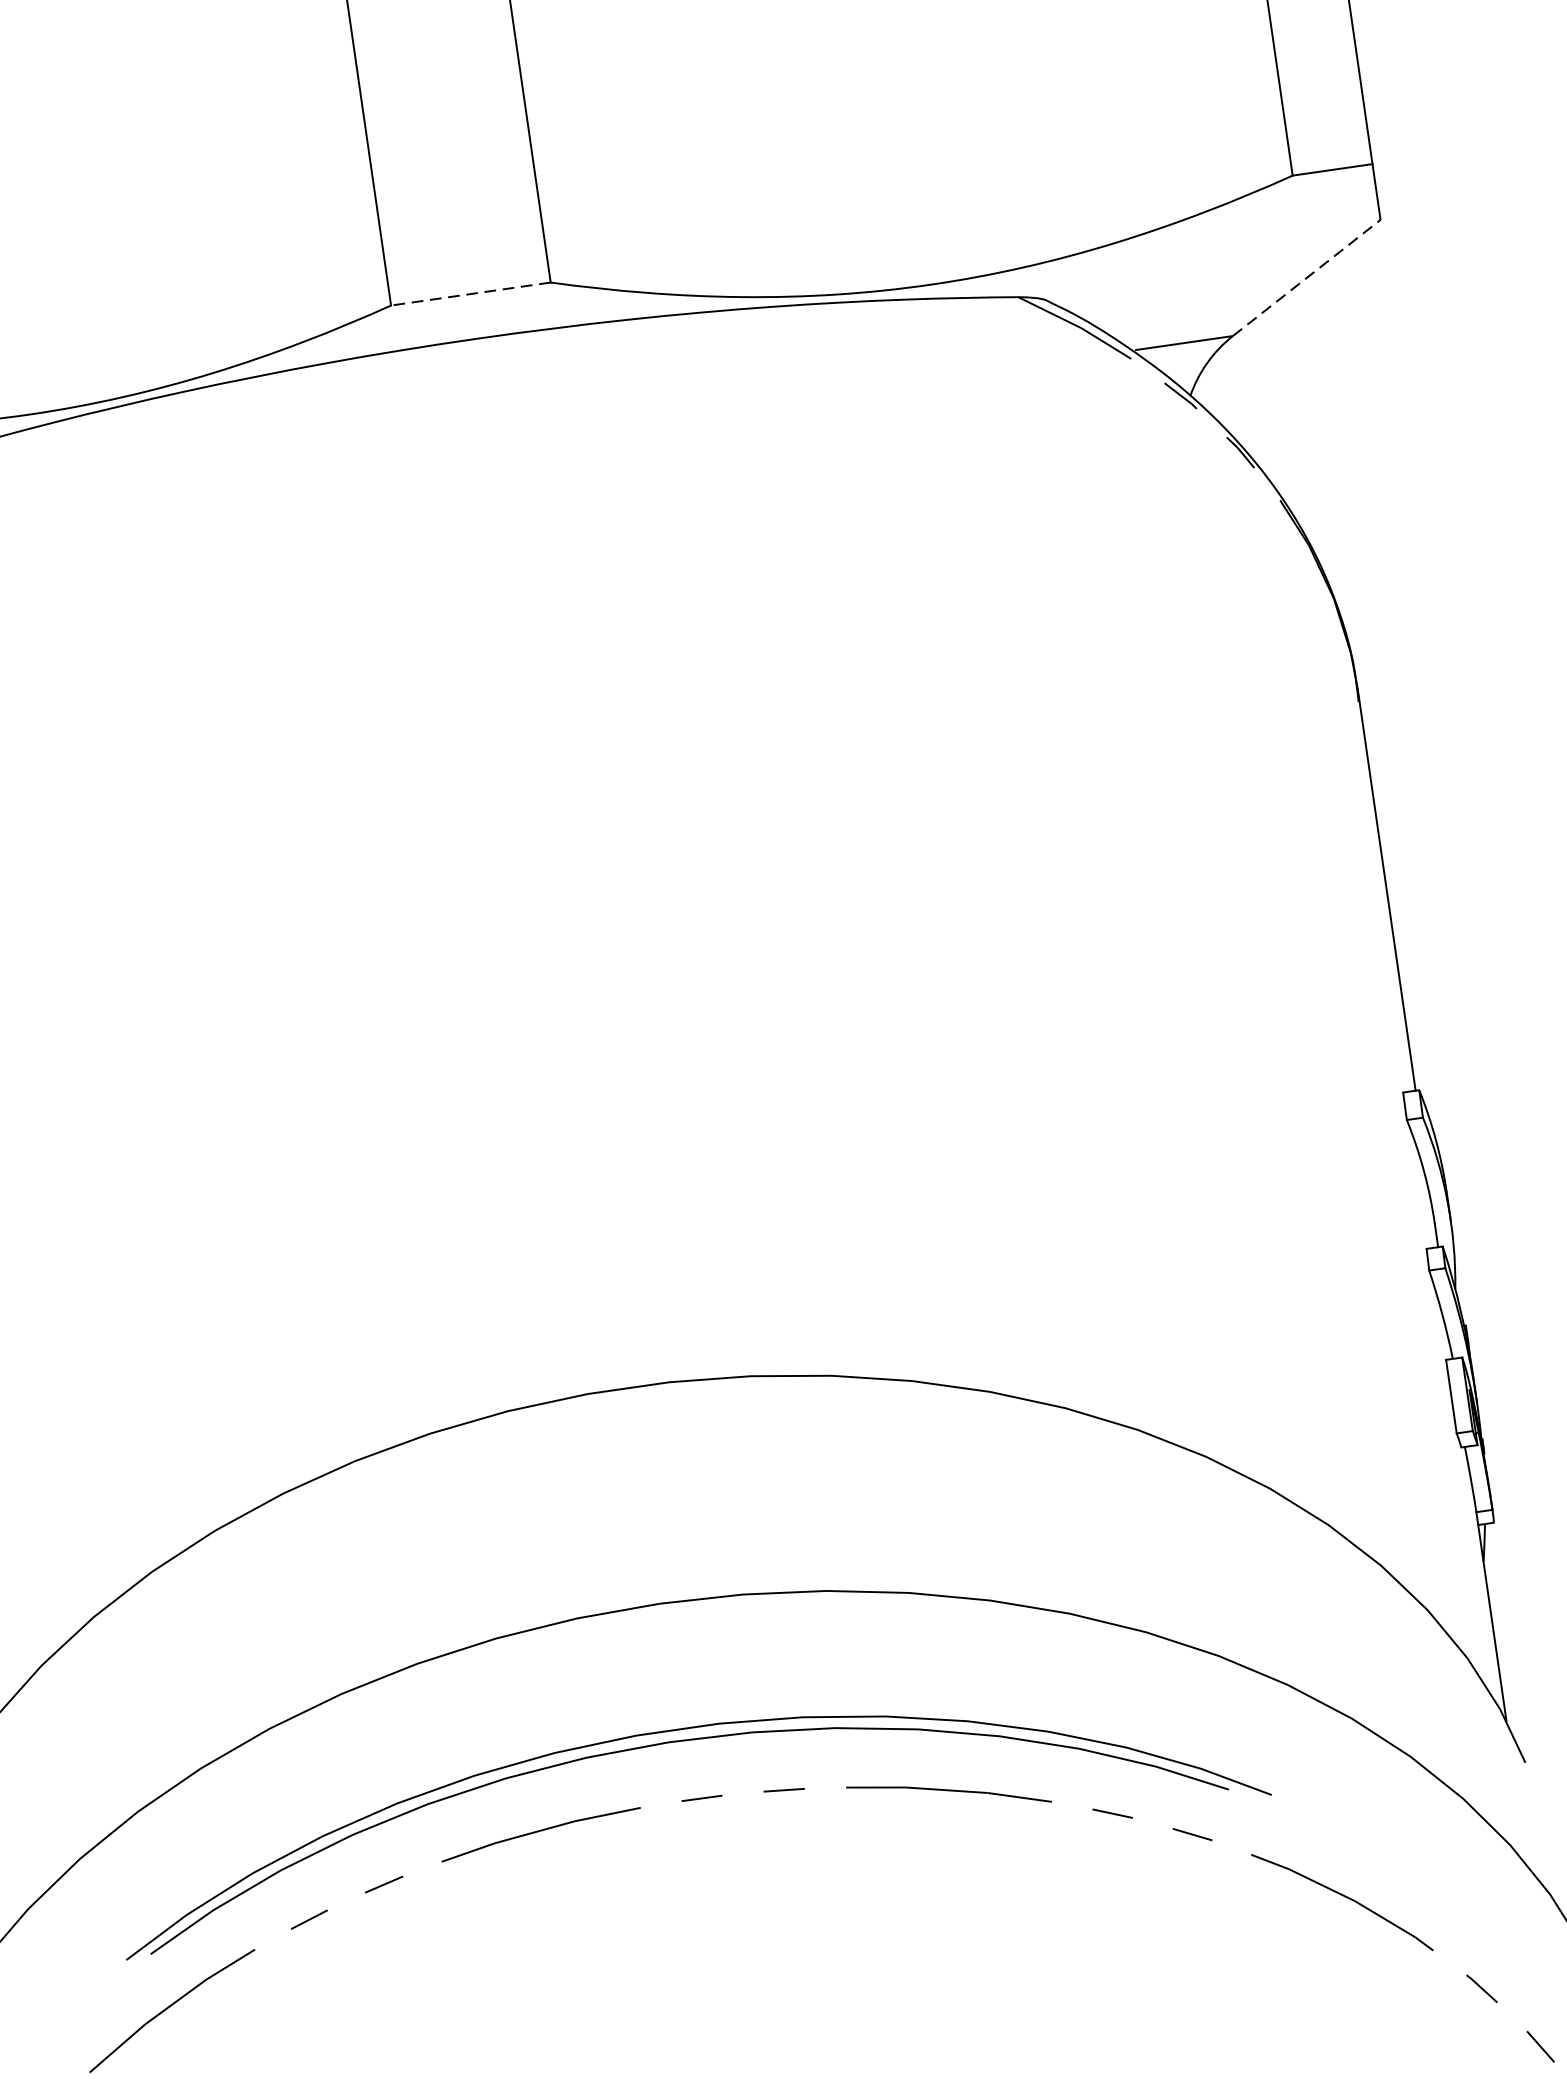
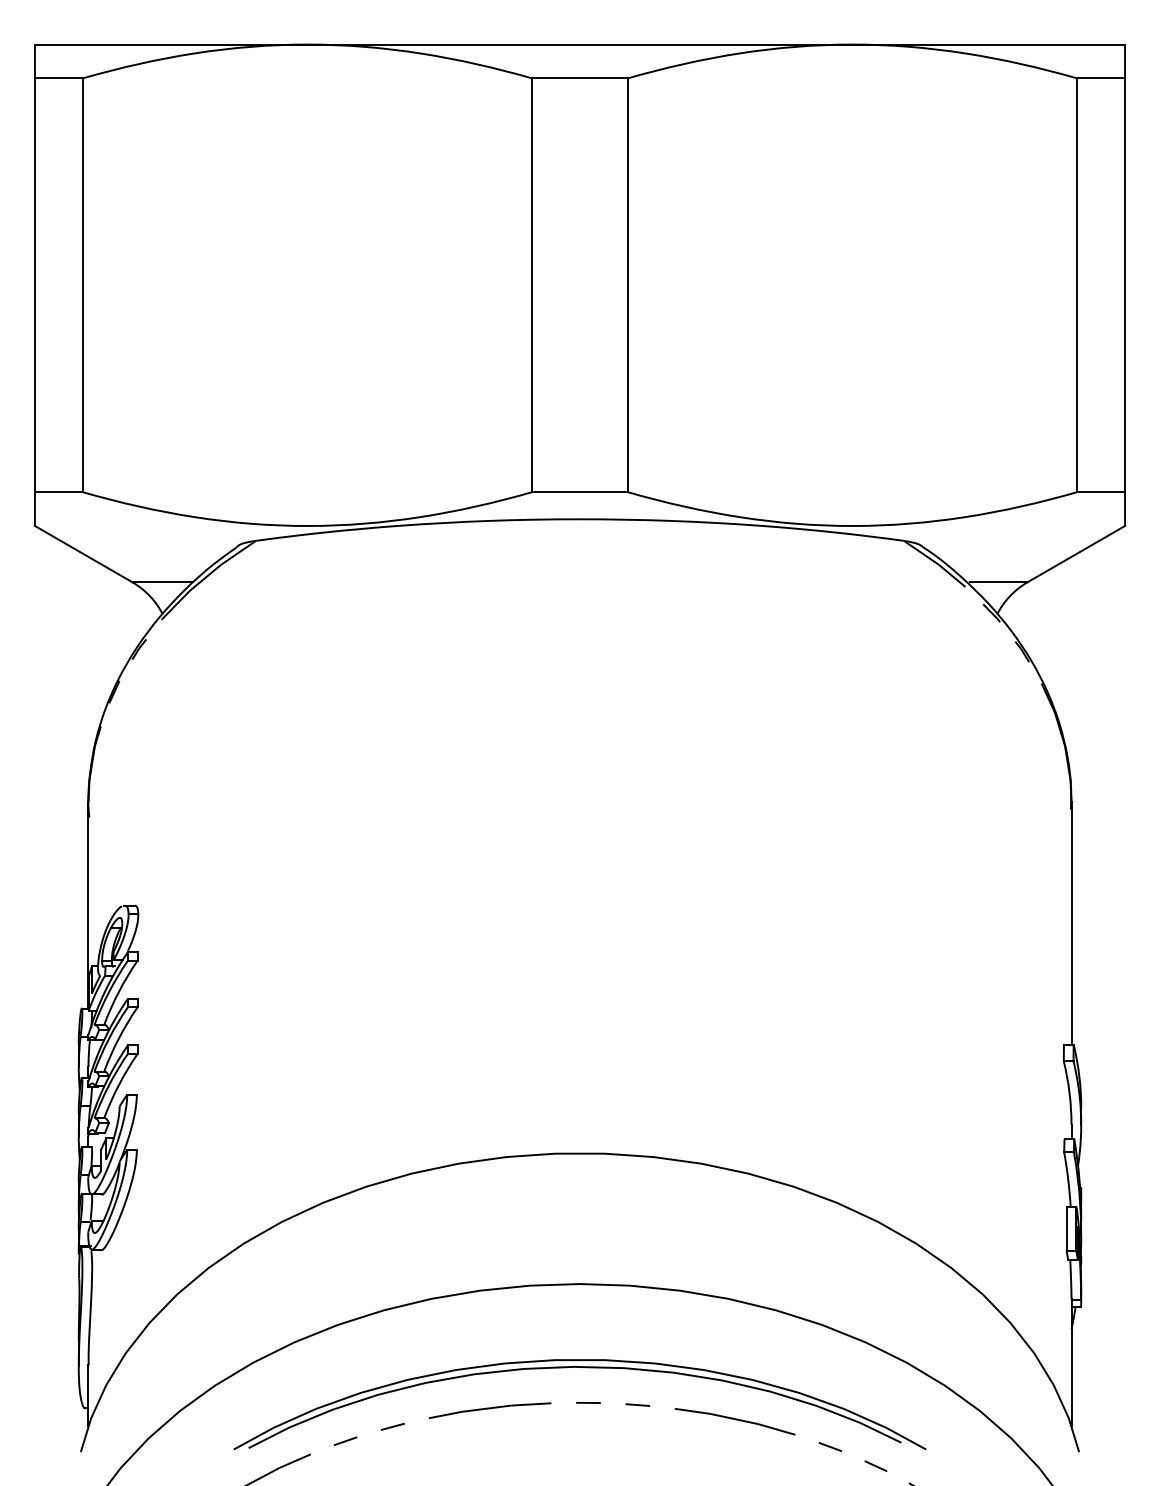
line: (1306, 276) -> (1076, 553), dashed -> solid
line: (470, 294) -> (579, 492), dashed -> solid

